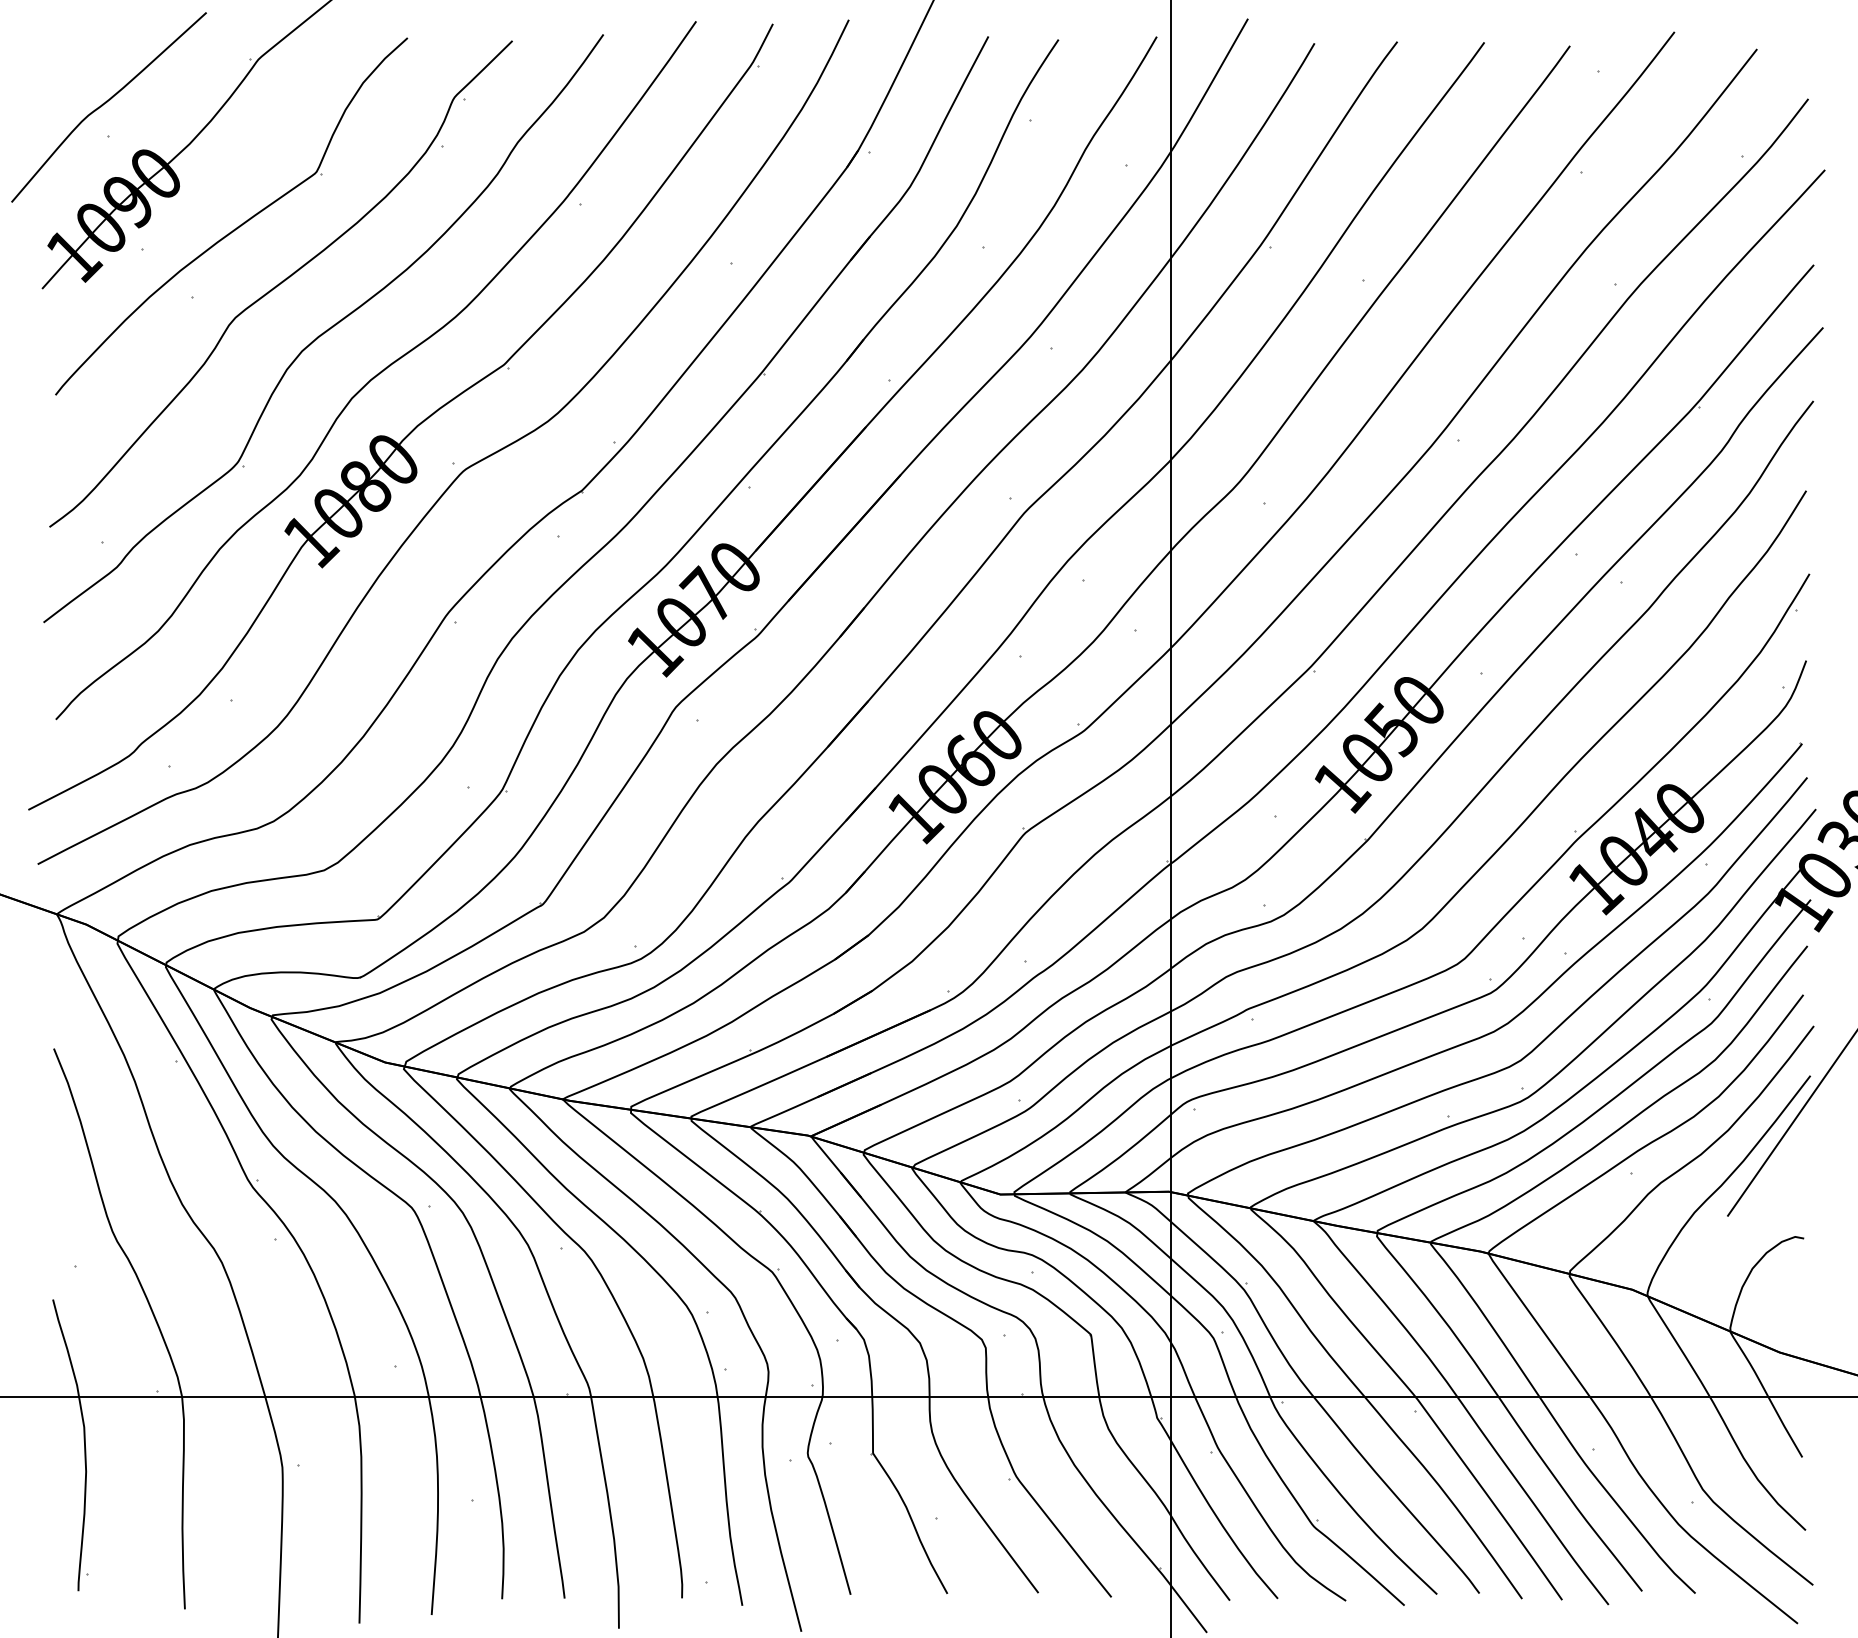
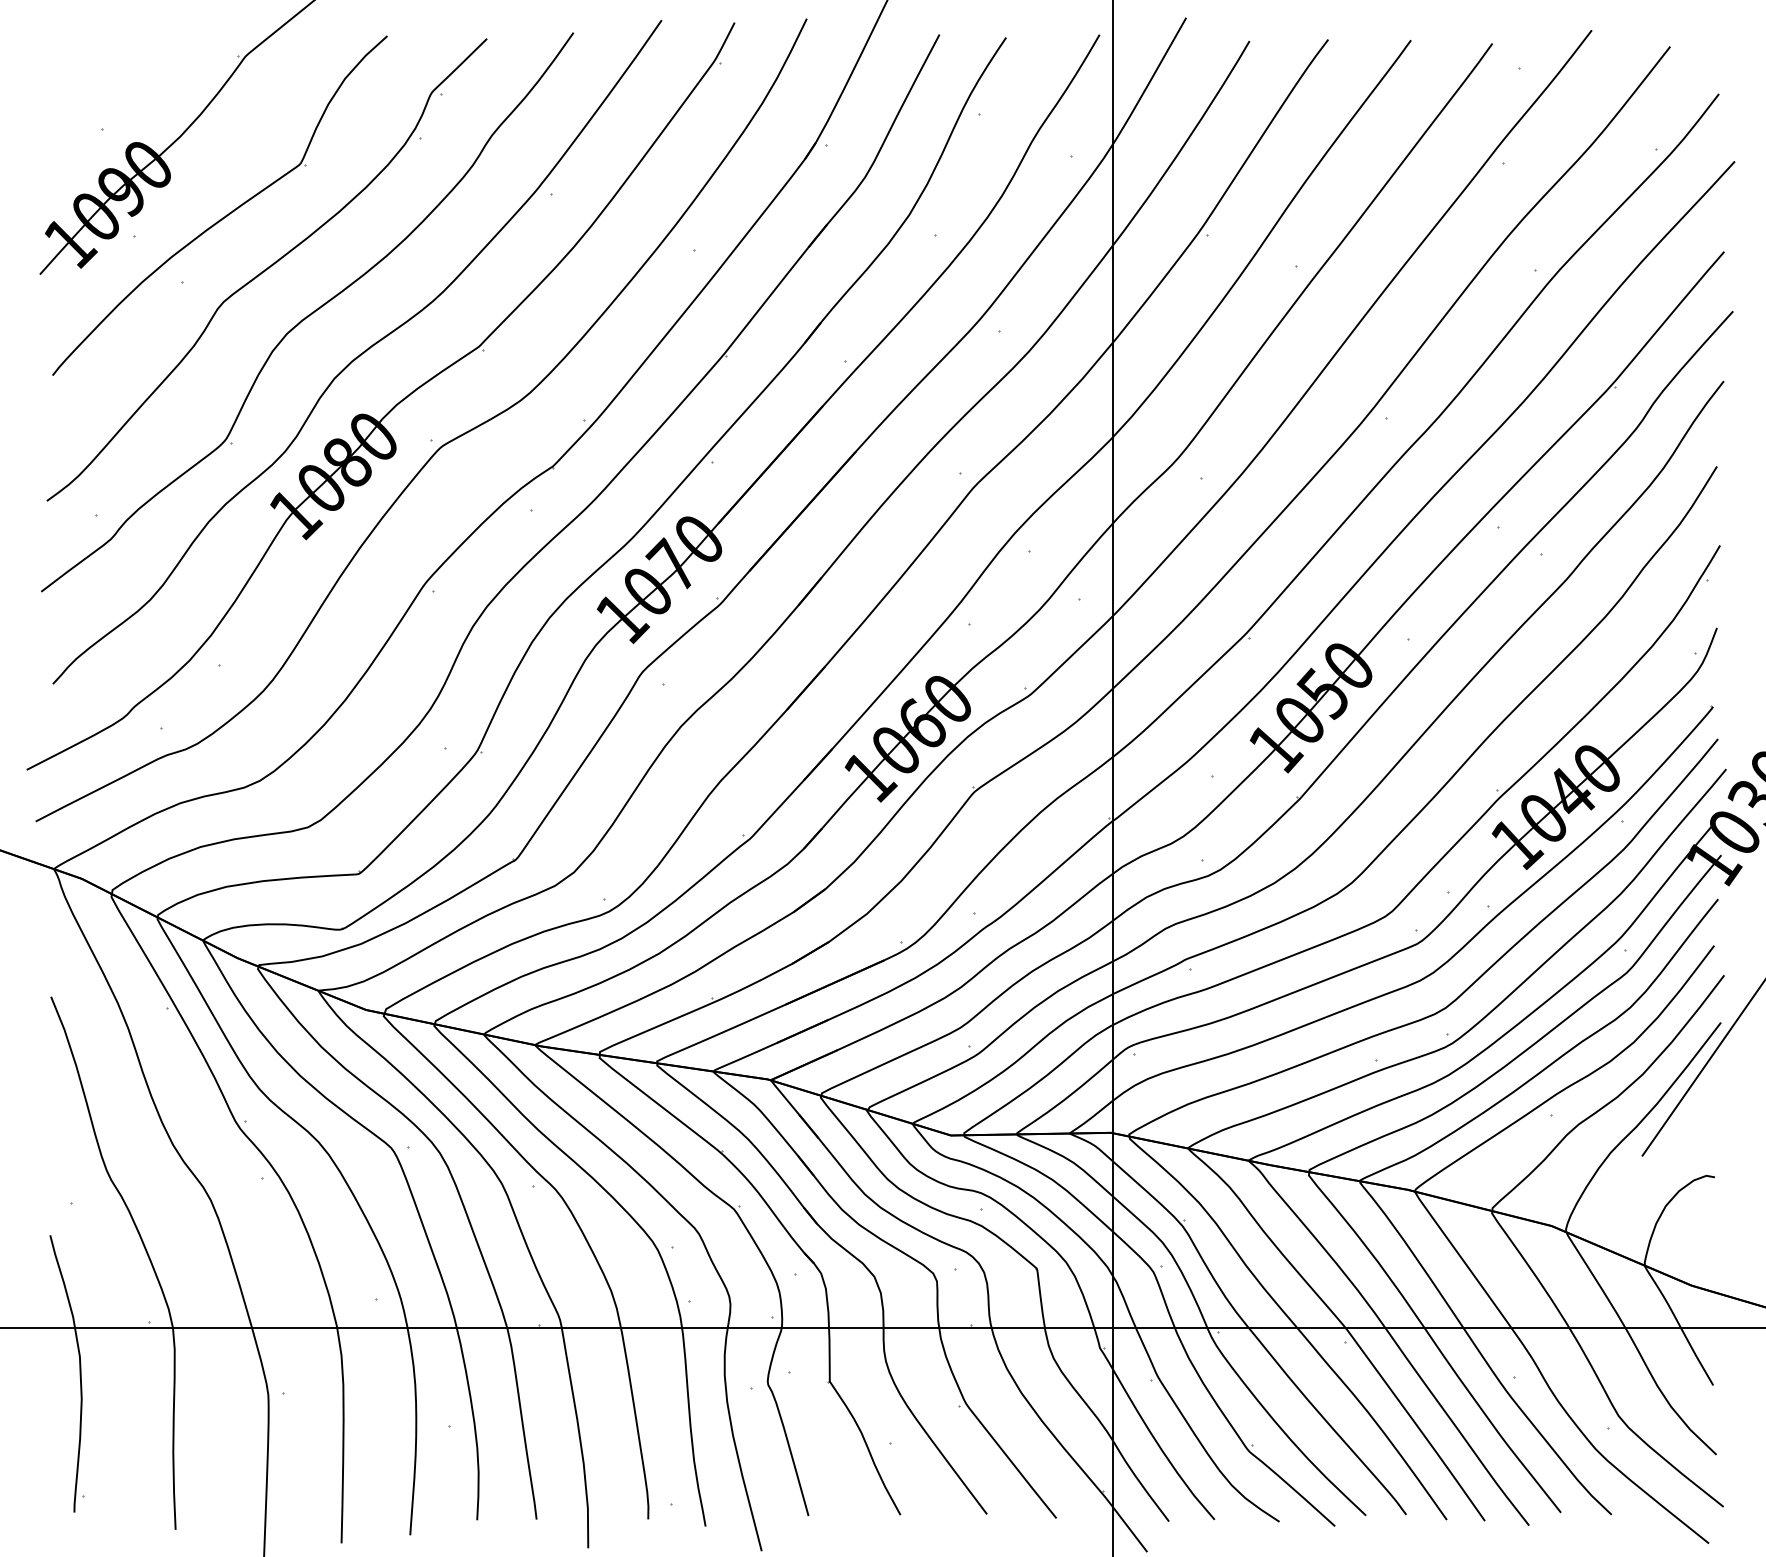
curve: (105, 103) -> (100, 98), removed

